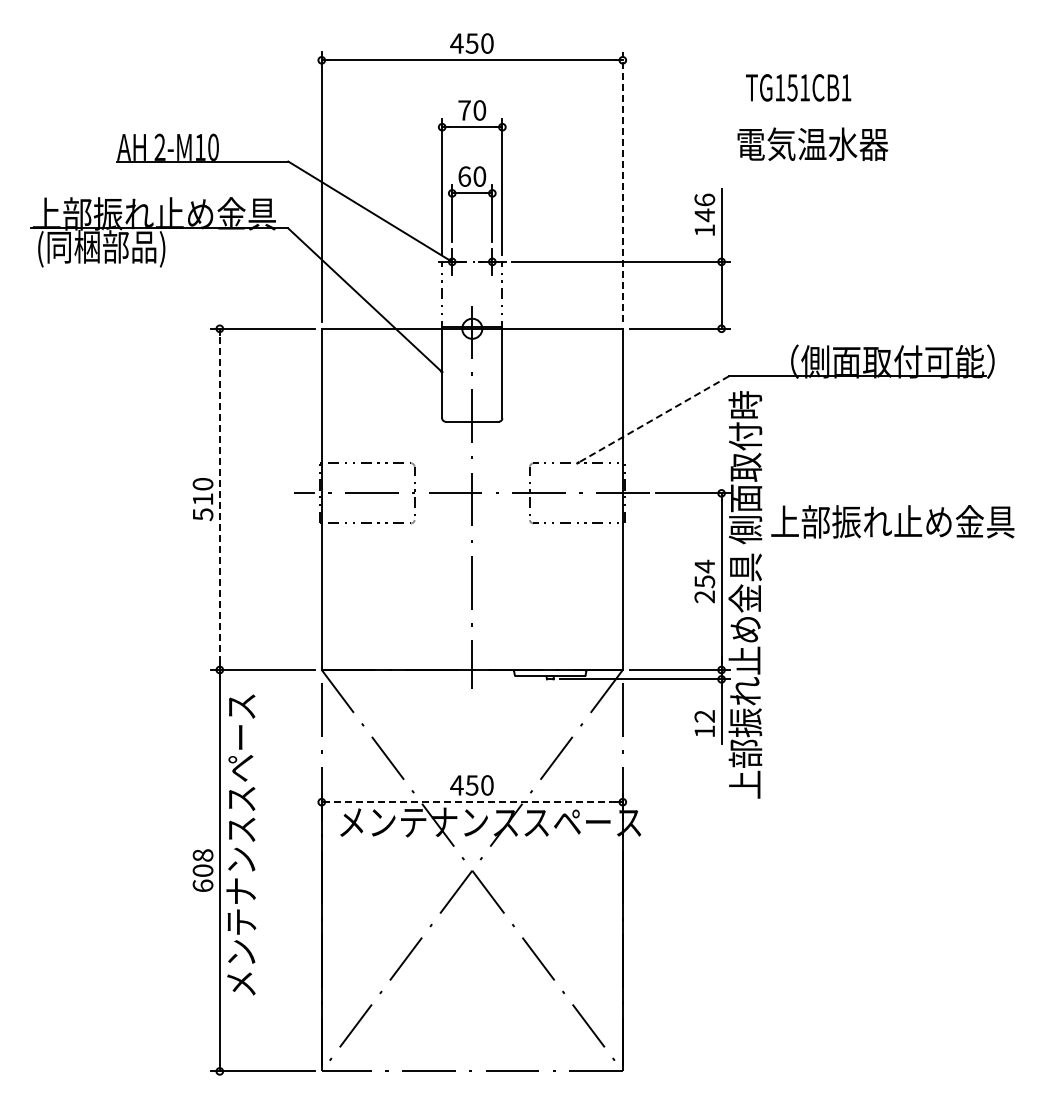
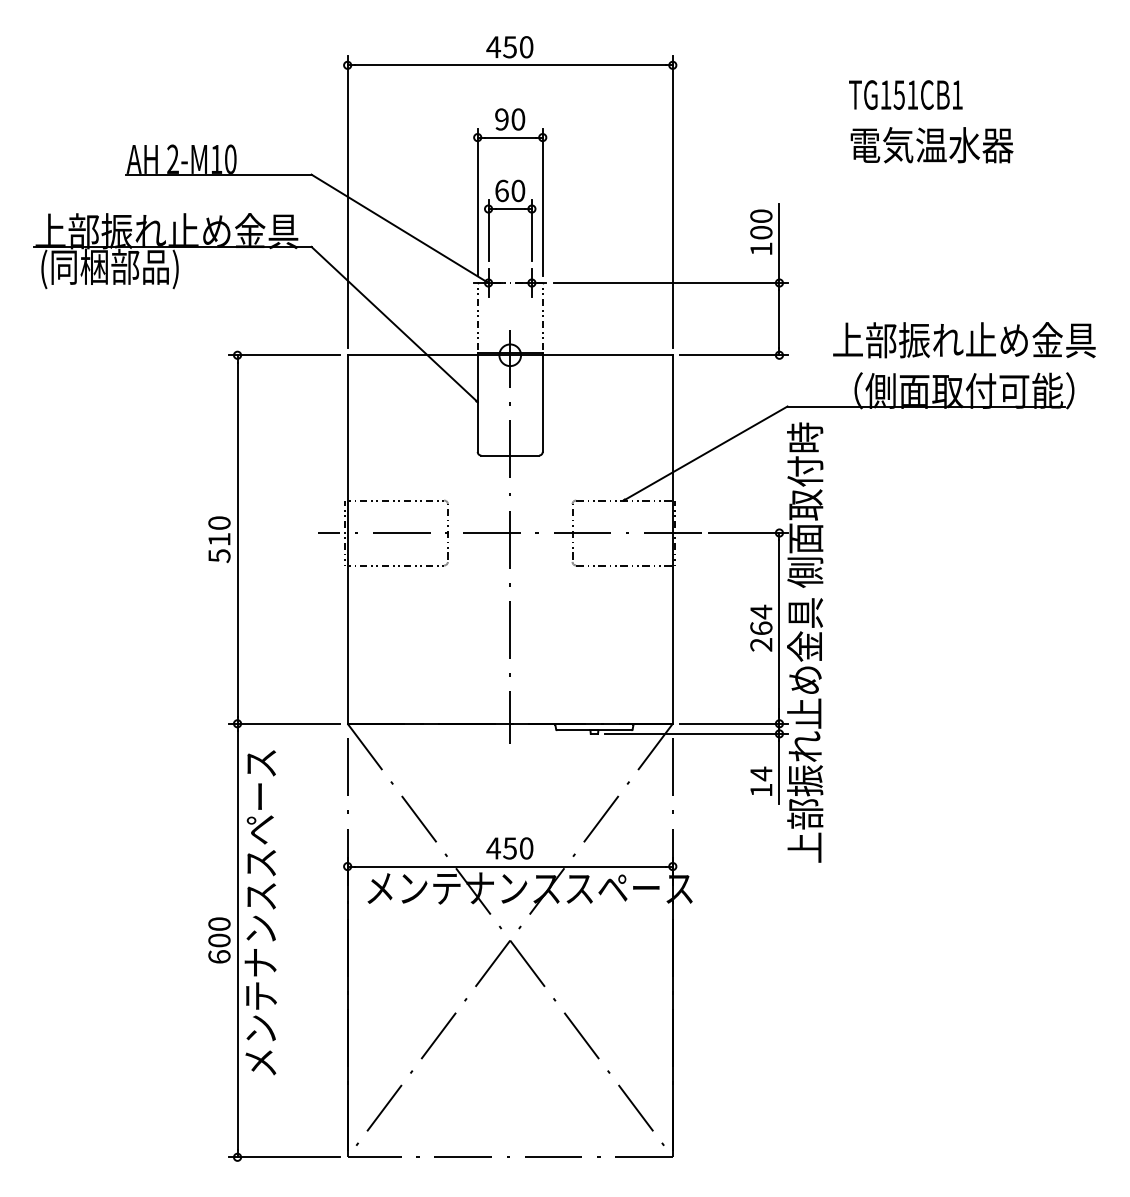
text: (798, 87) -> (905, 94), moved
text: (464, 110) -> (501, 119), 70 -> 90
text: (812, 143) -> (931, 144), moved
line: (622, 186) -> (672, 201), dashed -> solid
text: (704, 207) -> (761, 224), 146 -> 100
line: (652, 420) -> (704, 454), dashed -> solid
line: (219, 499) -> (237, 539), dashed -> solid
text: (892, 521) -> (964, 339), moved
text: (704, 581) -> (761, 628), 254 -> 264
text: (704, 716) -> (761, 774), 12 -> 14
line: (472, 802) -> (510, 866), dashed -> solid
text: (203, 855) -> (219, 924), 608 -> 600

